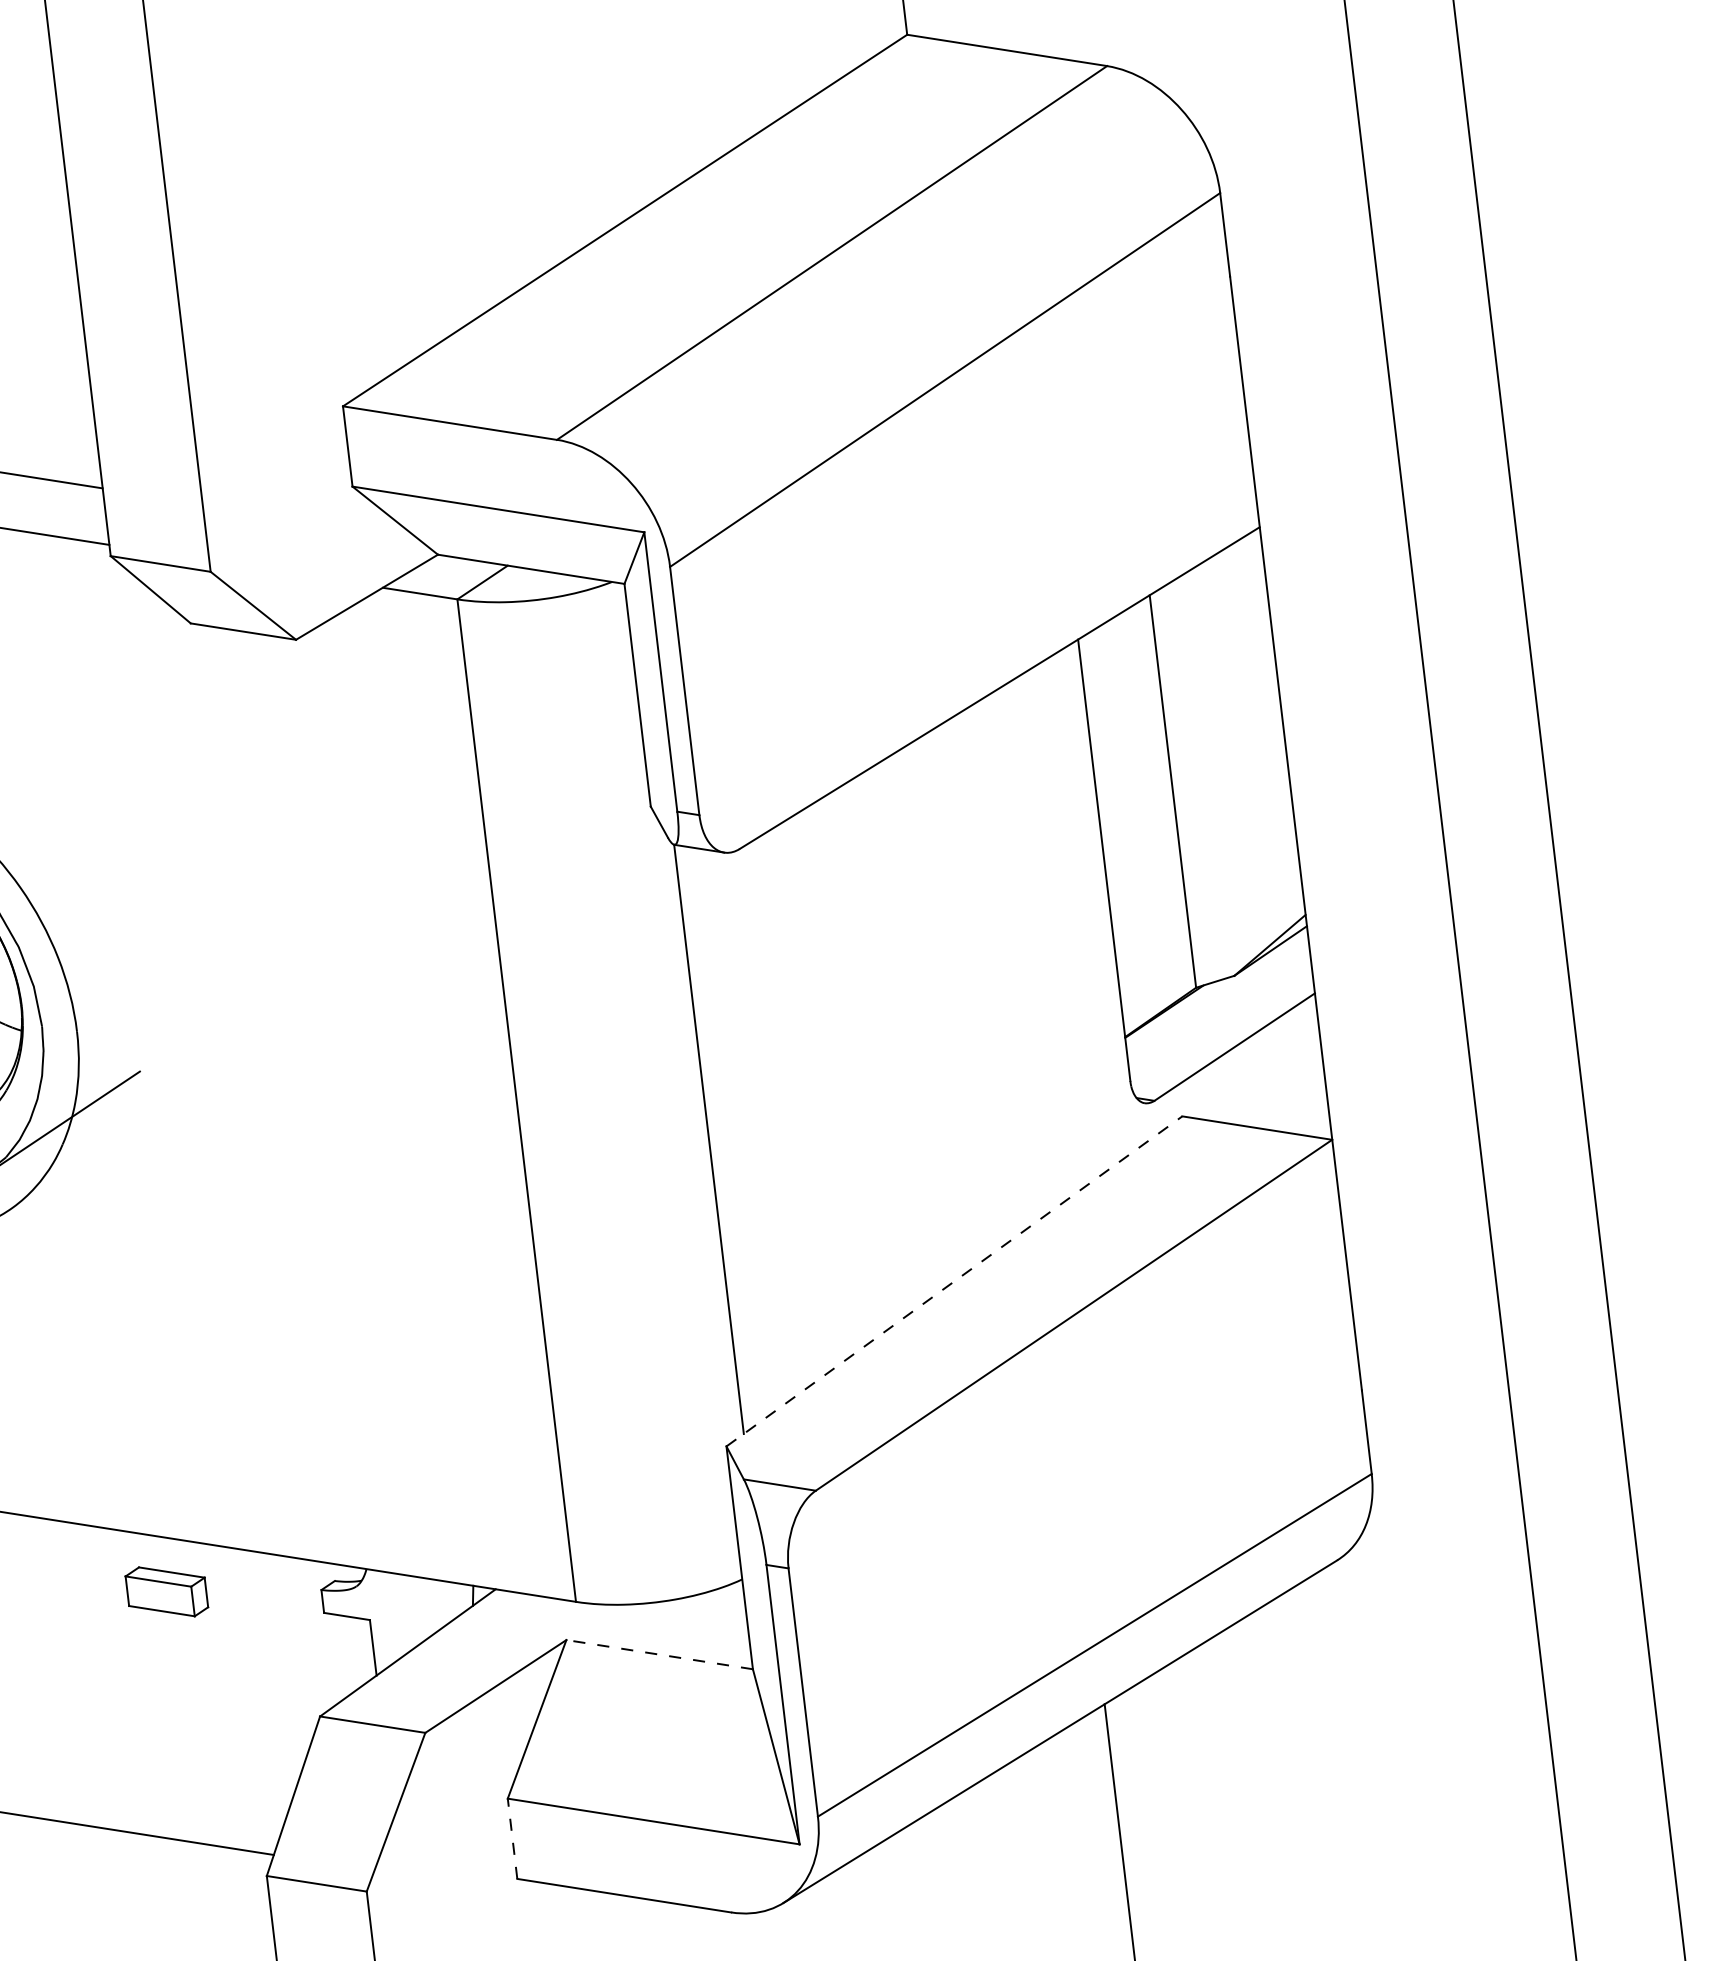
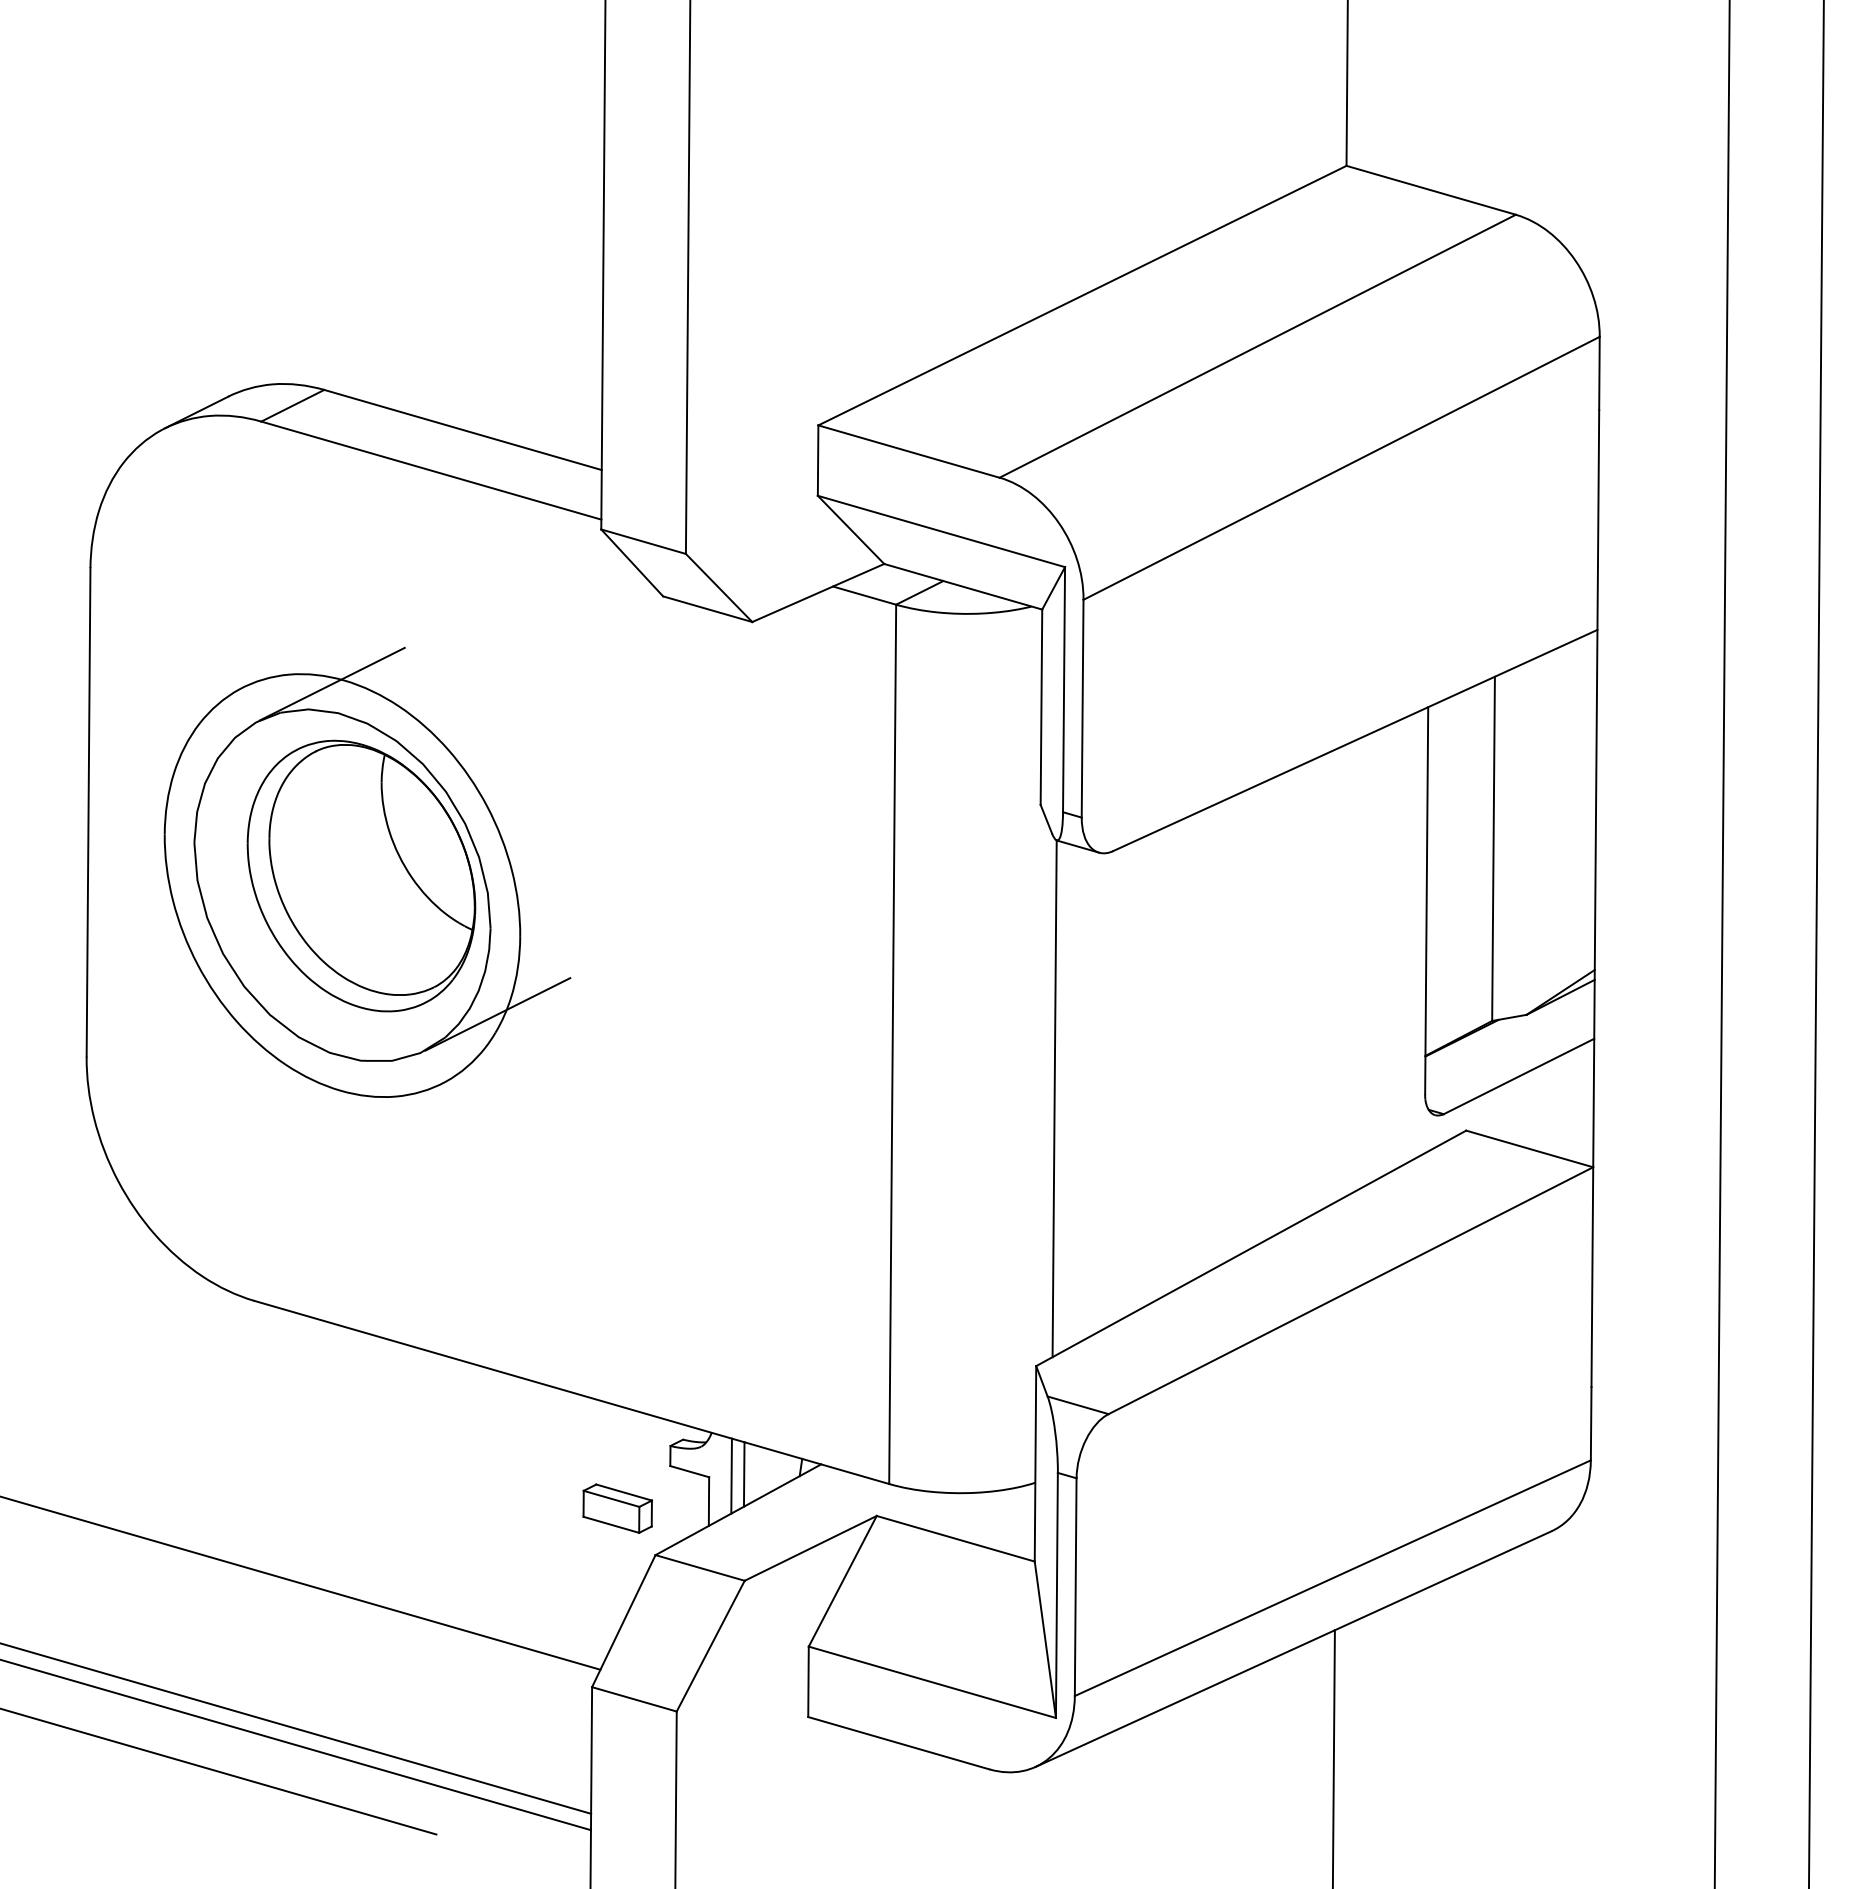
line: (954, 1281) -> (1251, 1248), dashed -> solid
part: (166, 1591) -> (617, 1508), moved
line: (408, 1611) -> (743, 1474), added
line: (395, 1614) -> (731, 1475), added
line: (659, 1654) -> (955, 1538), dashed -> solid
line: (512, 1838) -> (808, 1681), dashed -> solid

